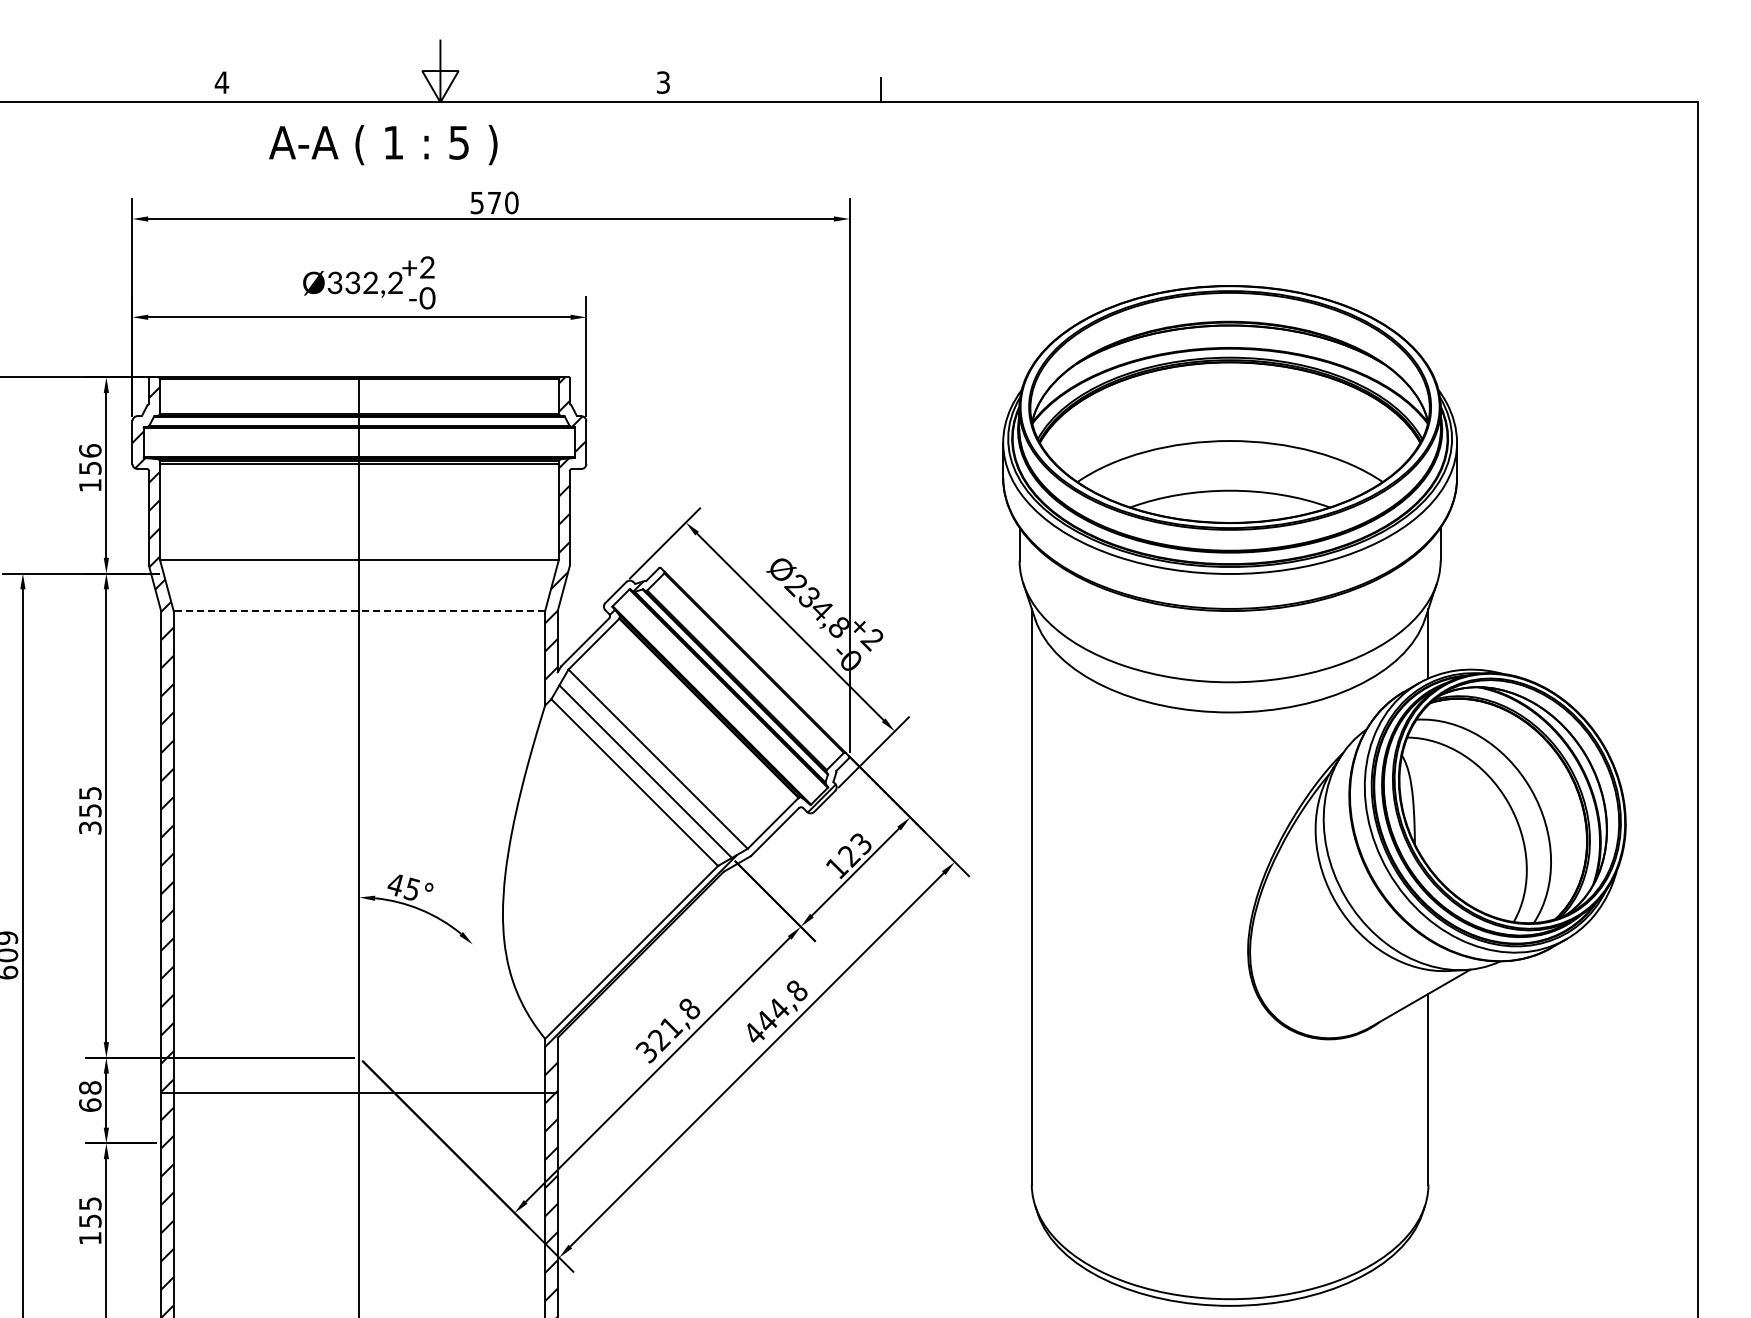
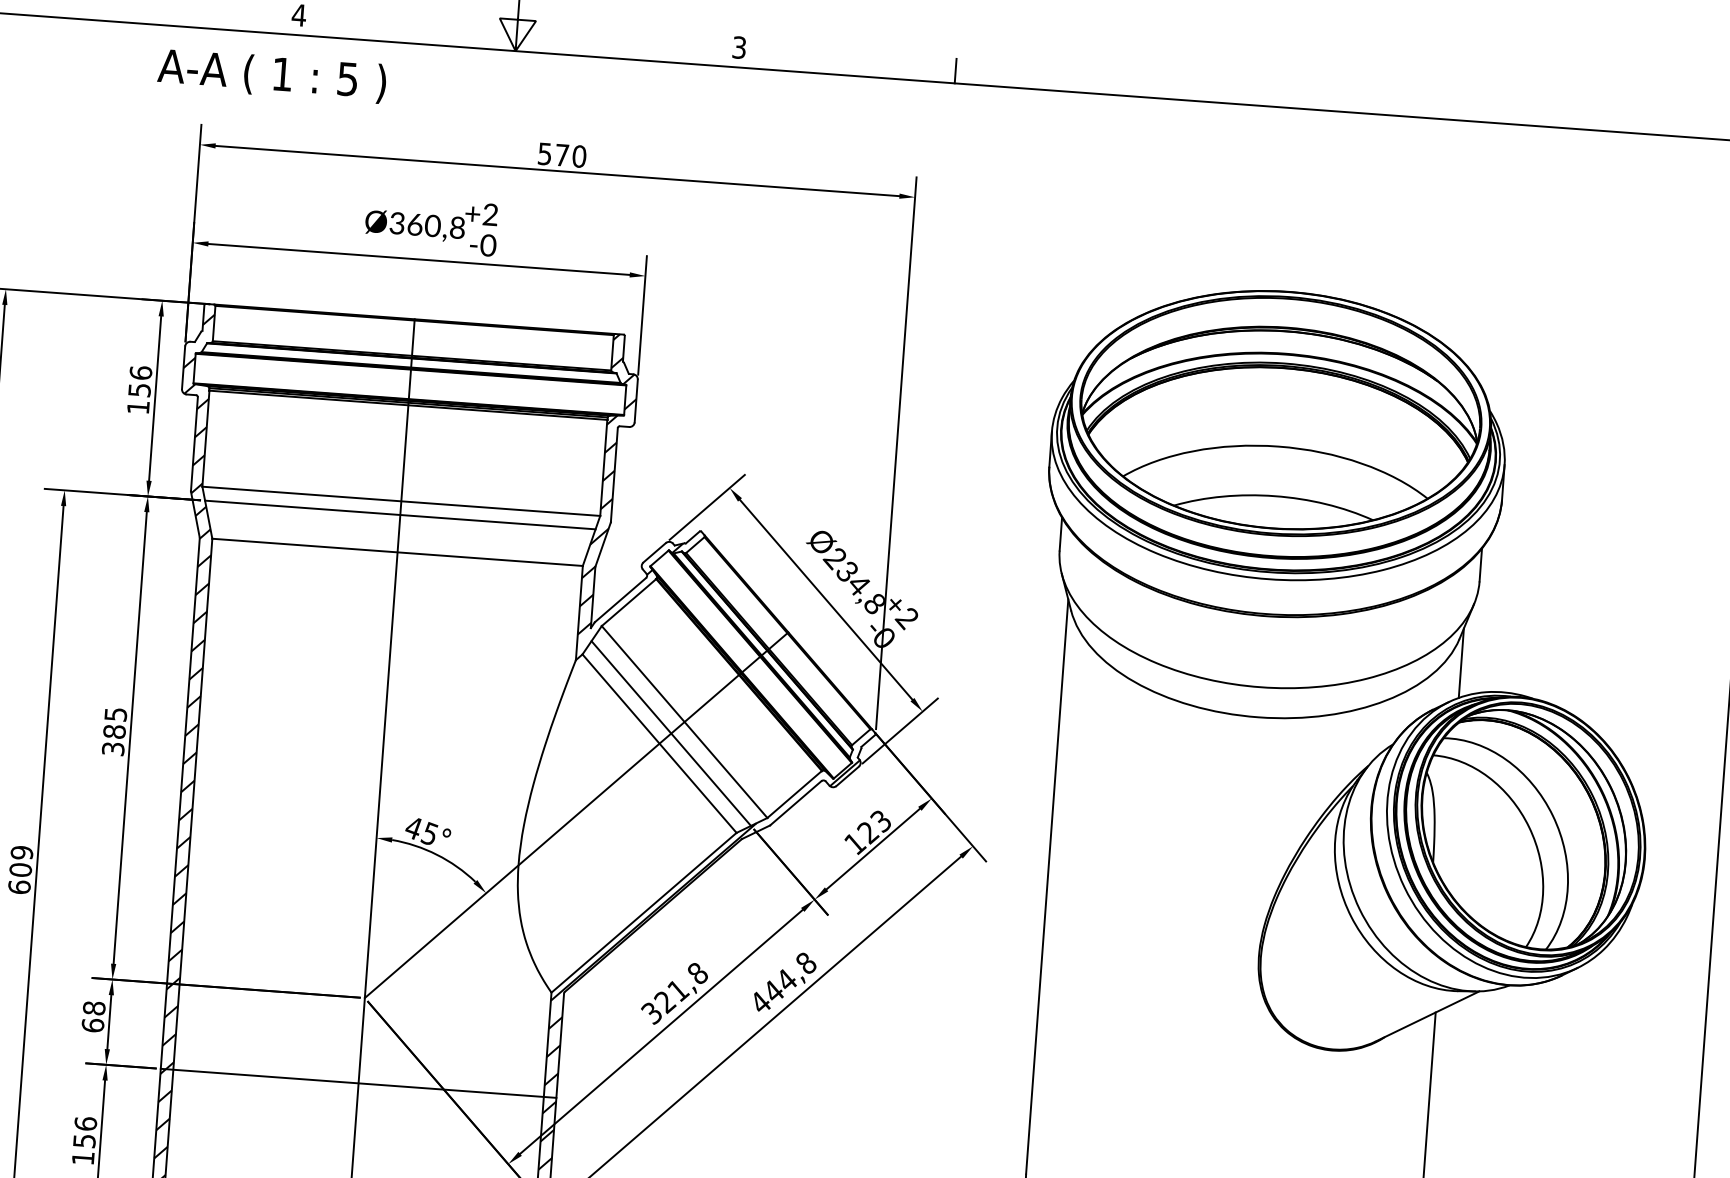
text: (383, 145) -> (272, 76), moved
text: (373, 282) -> (435, 225), Ø332,2 -> Ø360,8
line: (359, 573) -> (400, 514), added
line: (359, 611) -> (397, 552), dashed -> solid
text: (90, 810) -> (114, 731), 355 -> 385
line: (557, 859) -> (576, 814), added
line: (359, 1093) -> (358, 1083), moved
text: (90, 1203) -> (85, 1123), 155 -> 156

